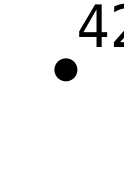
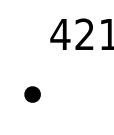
part: (65, 69) -> (32, 94), moved

